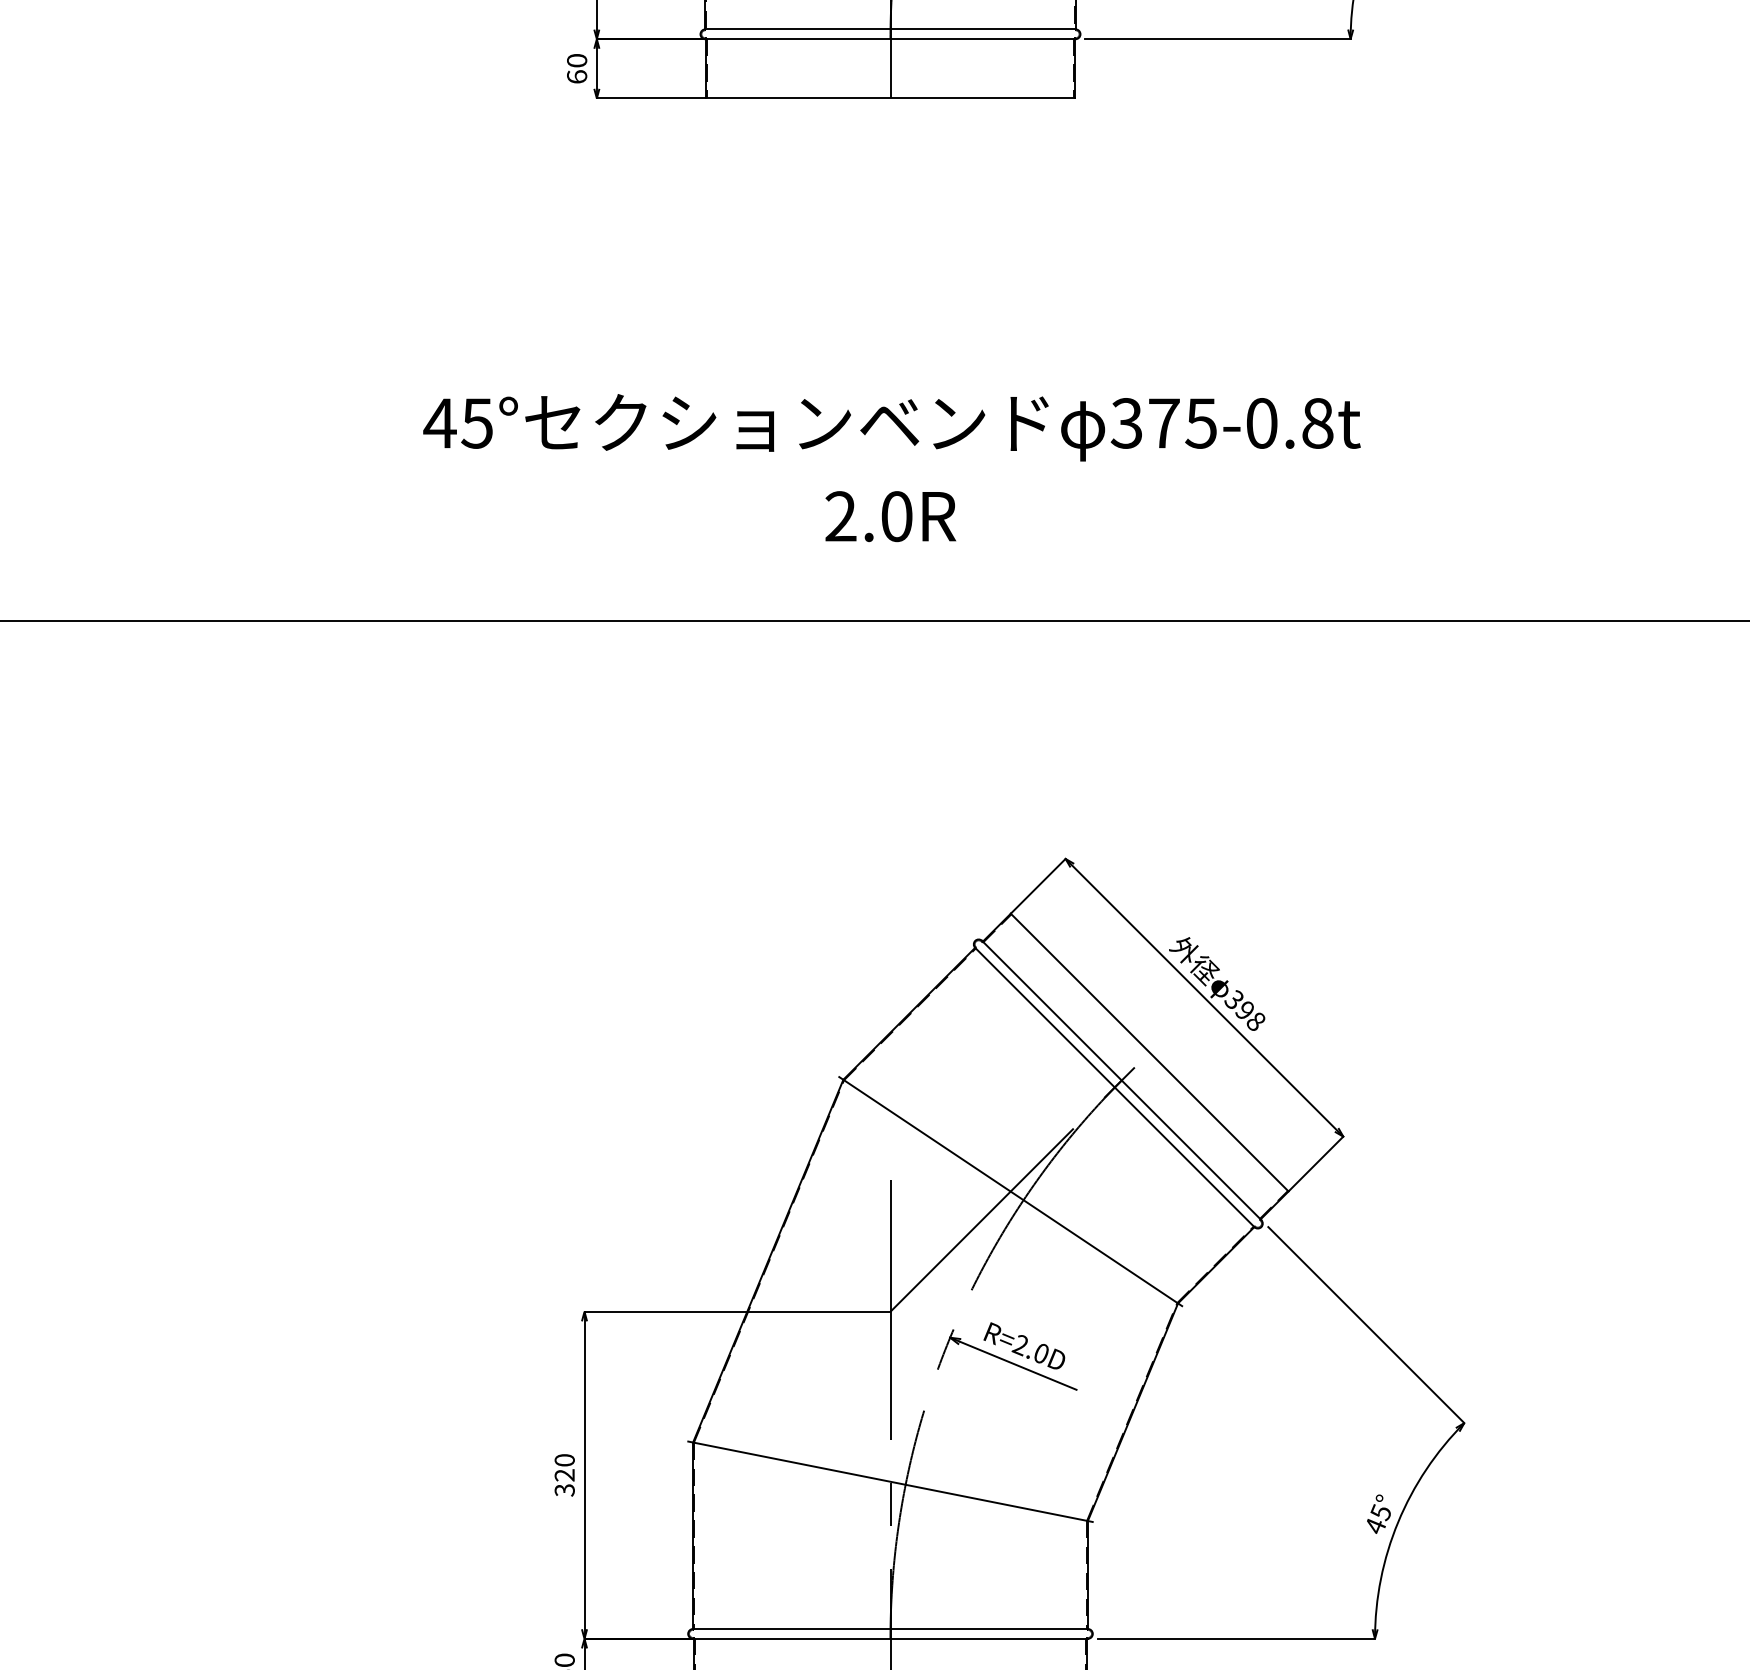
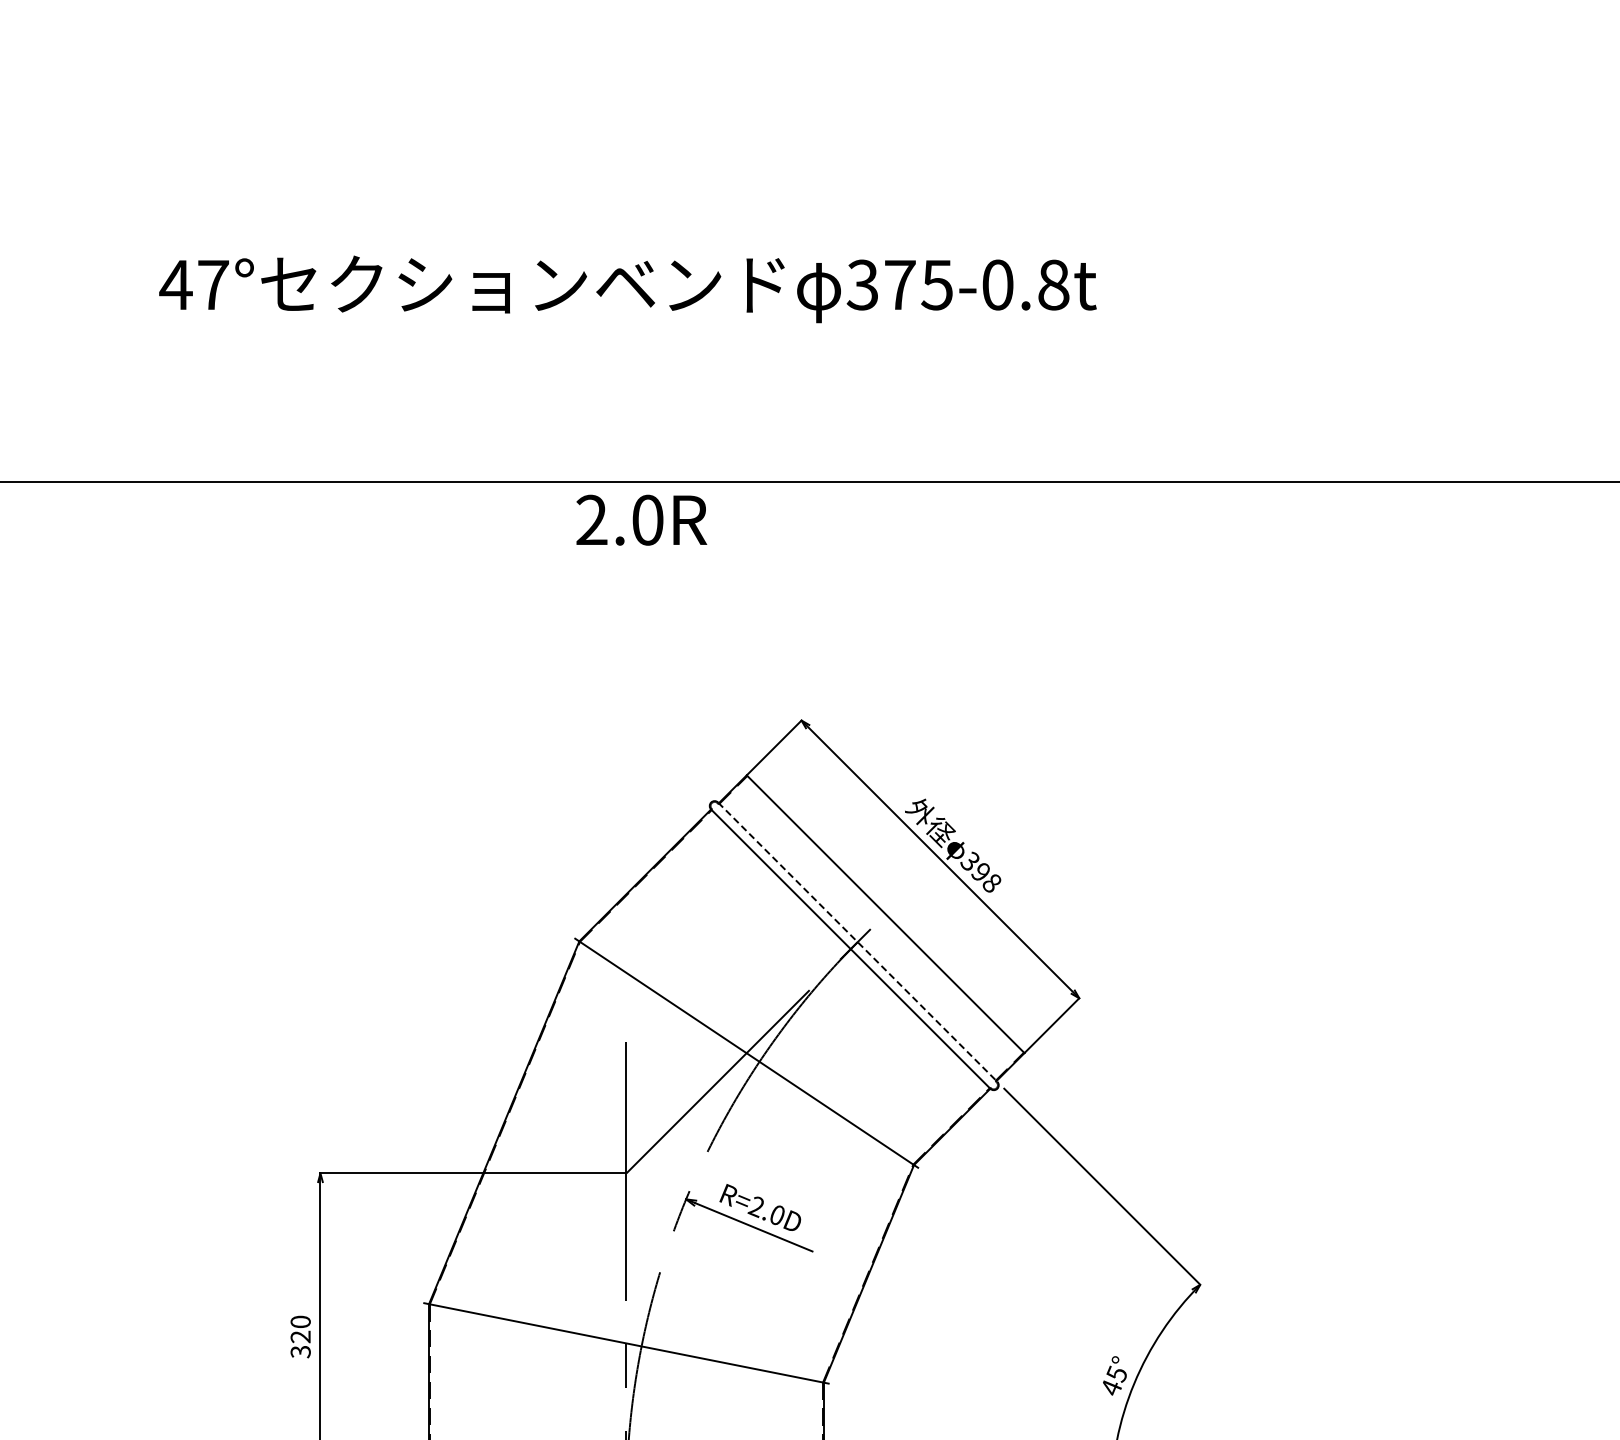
text: (477, 423) -> (213, 285), 45° -> 47°
text: (890, 516) -> (641, 520), moved
line: (1122, 1080) -> (858, 942), solid -> dashed

